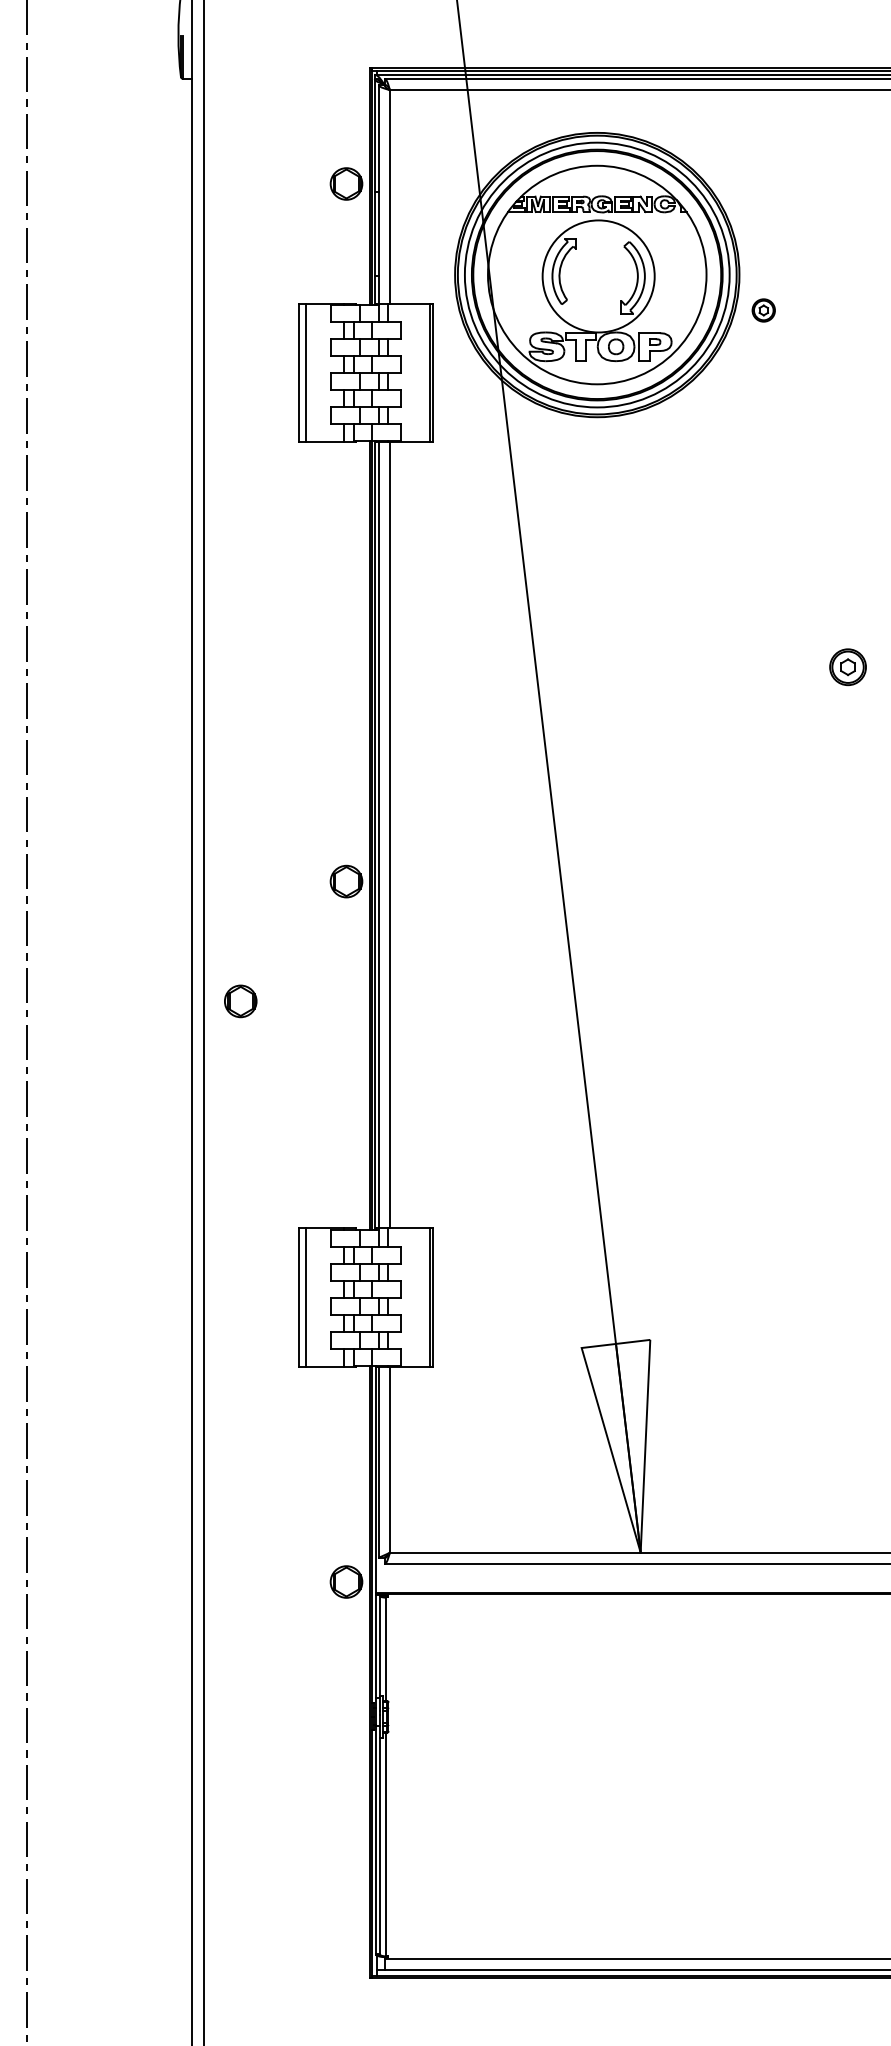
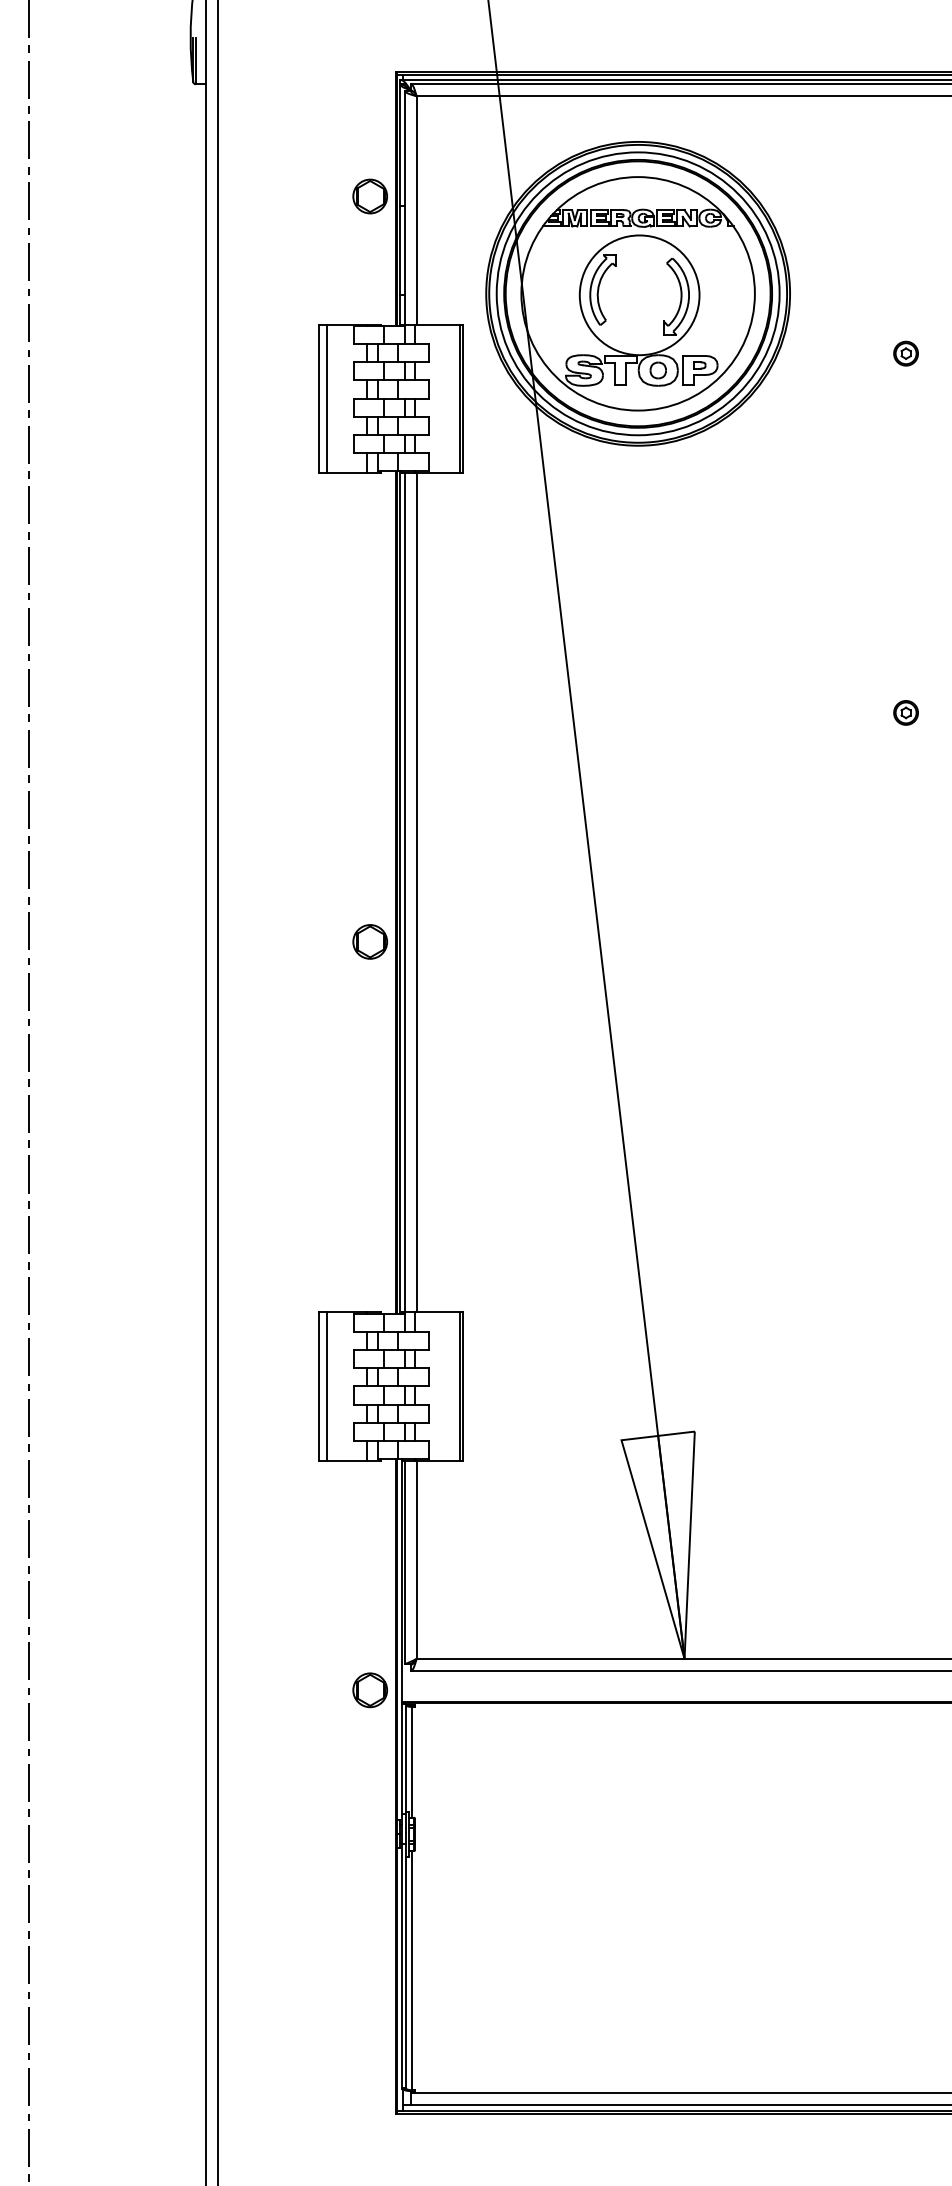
part: (763, 310) -> (905, 353), moved
part: (847, 666) -> (905, 712), size x0.62
part: (240, 1001) -> (256, 1069), removed

